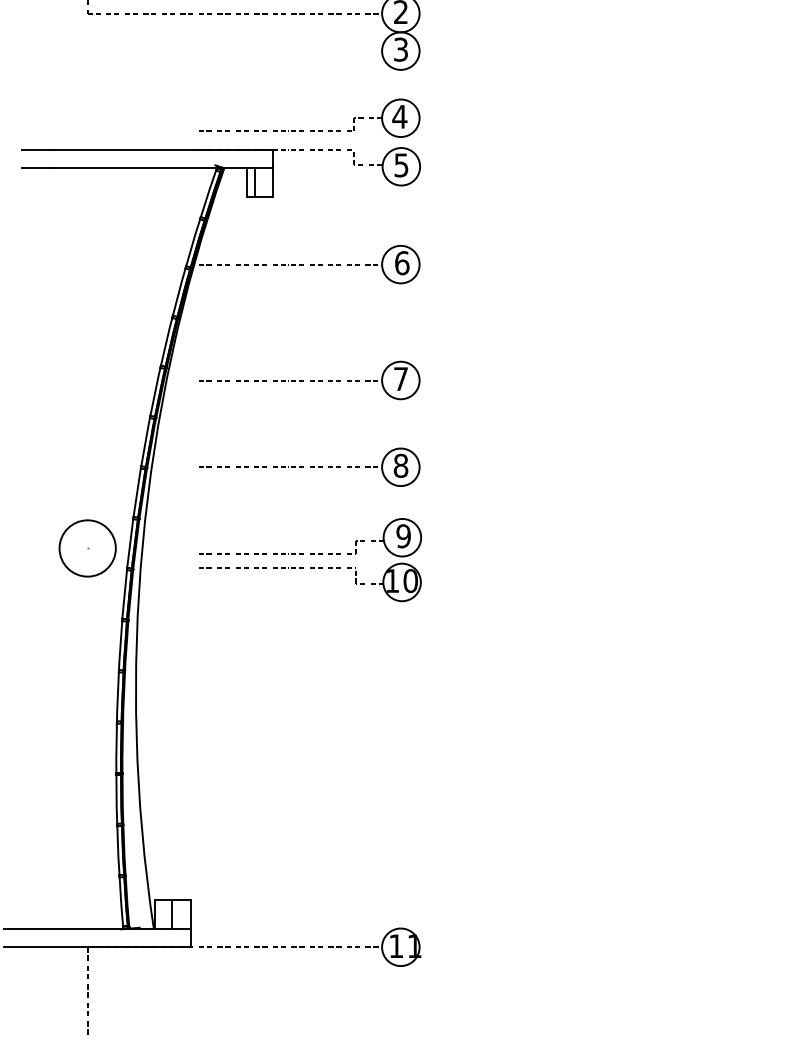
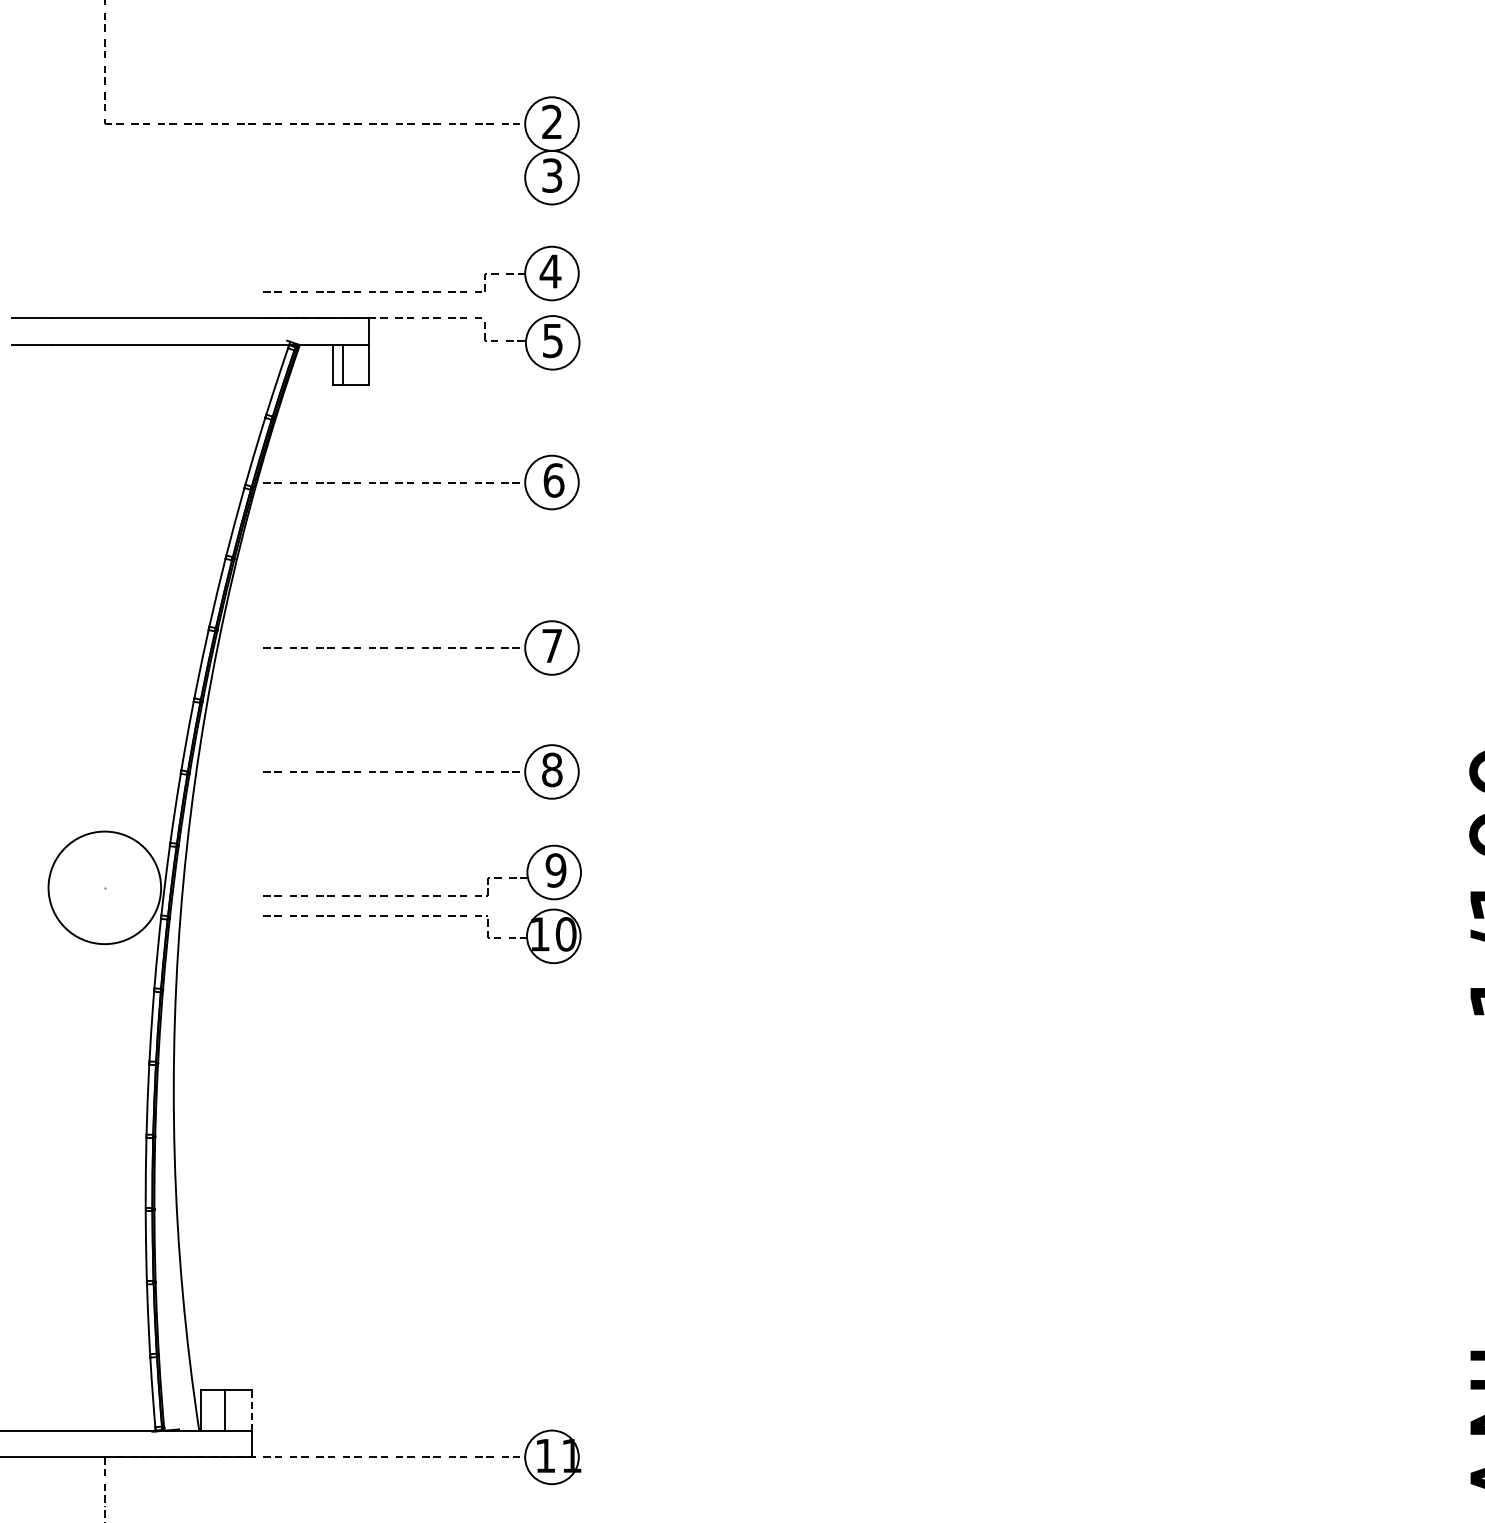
circle: (87, 548) -> (104, 887), size x1.4
line: (190, 913) -> (251, 1409), solid -> dashed

